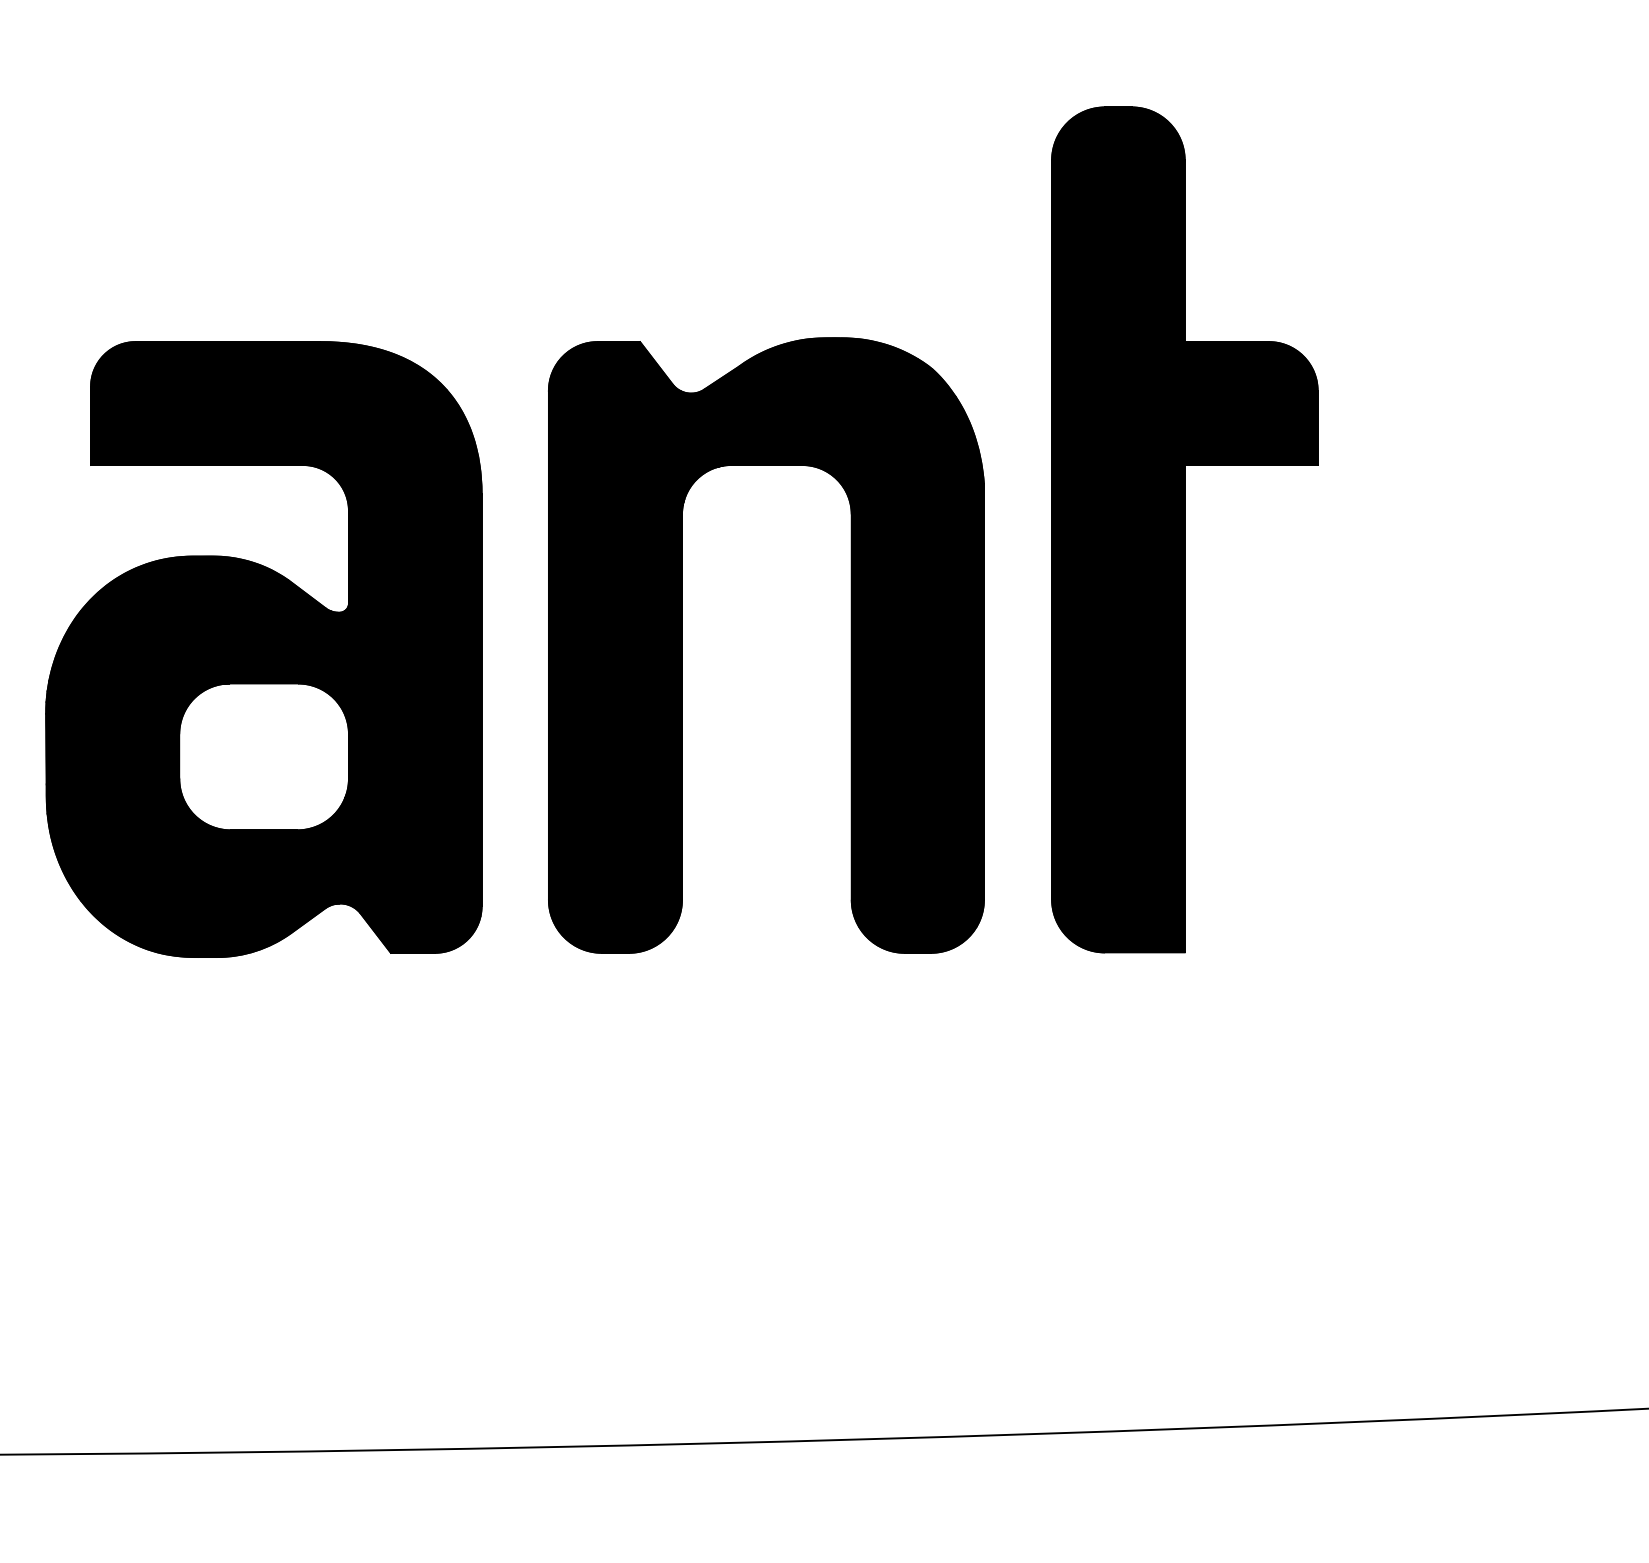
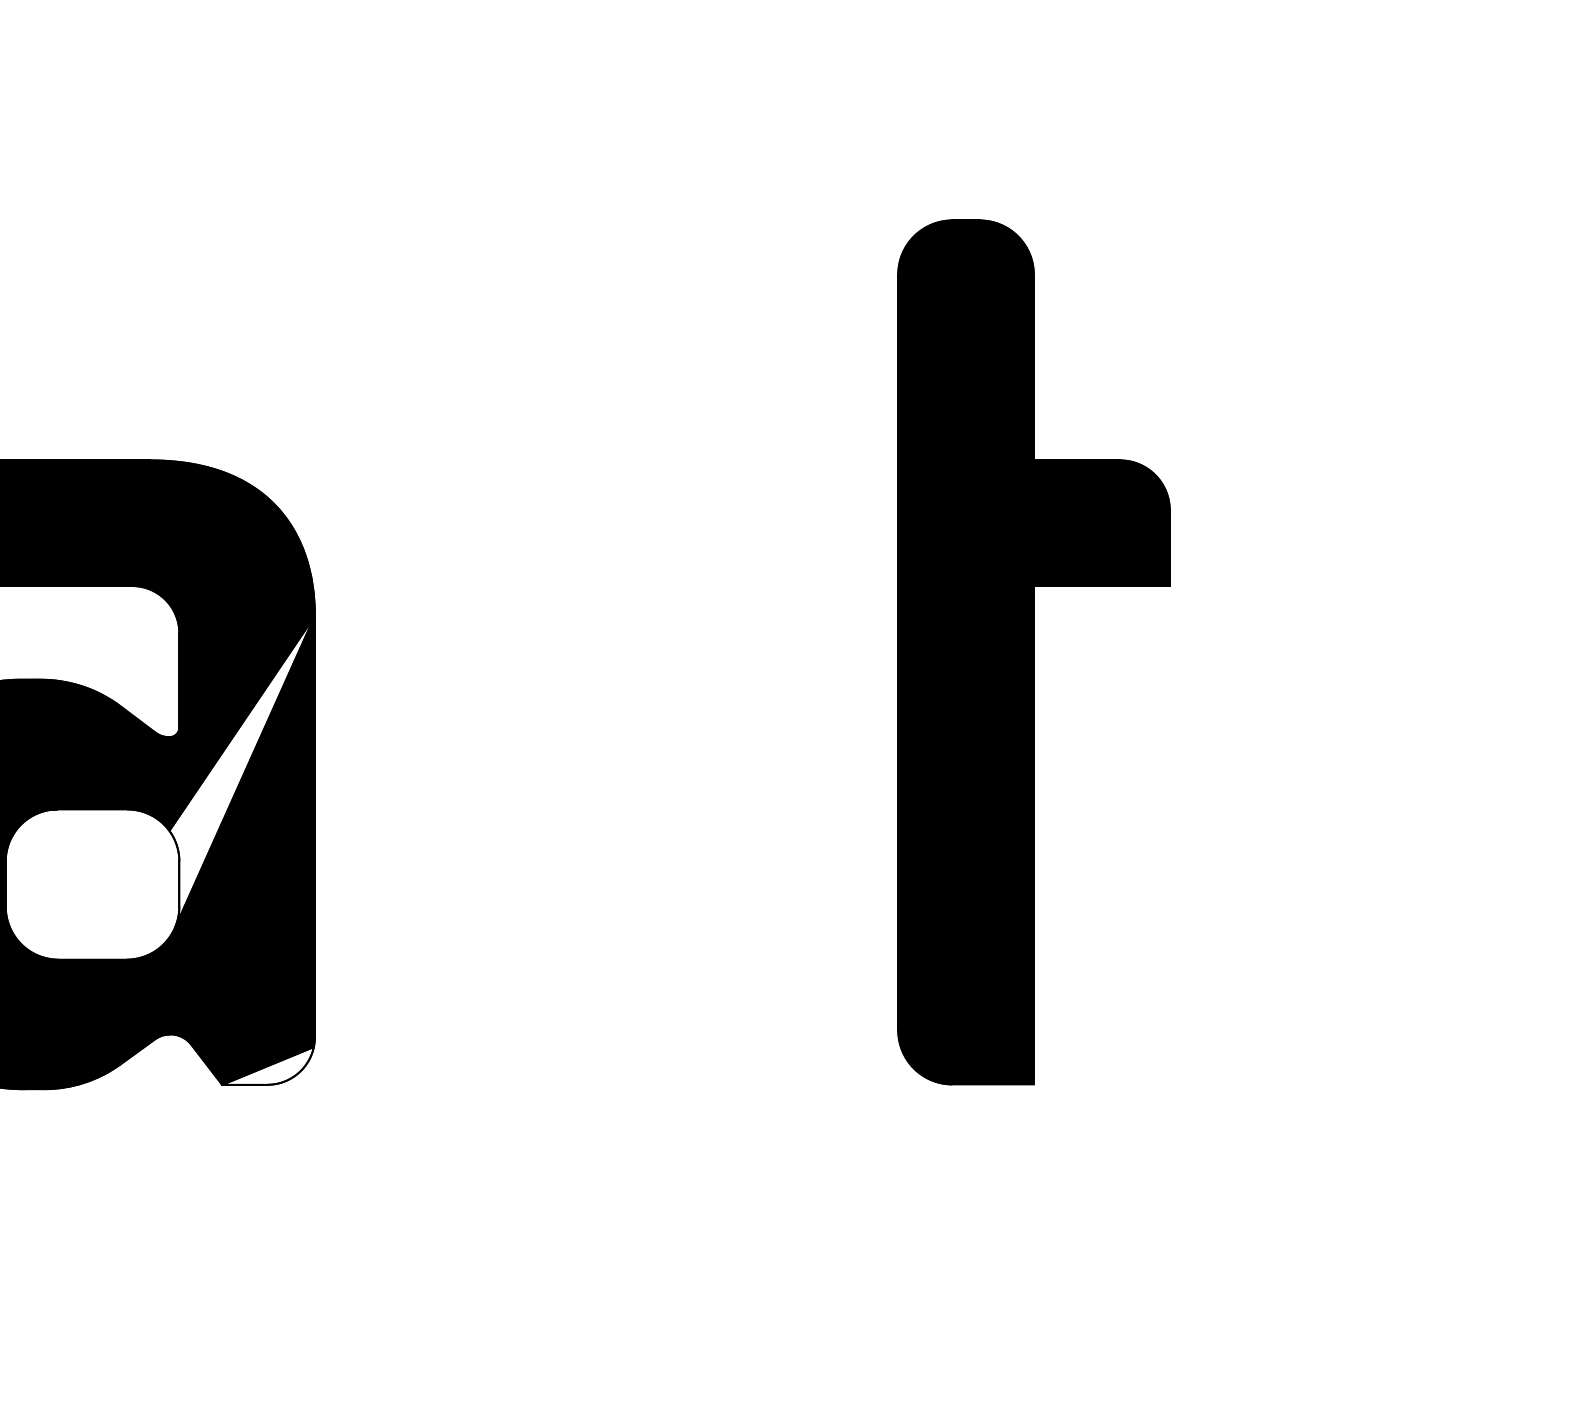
part: (682, 645) -> (520, 770), removed
fill: (410, 646) -> (242, 771), removed
fill: (435, 933) -> (267, 1065), removed

